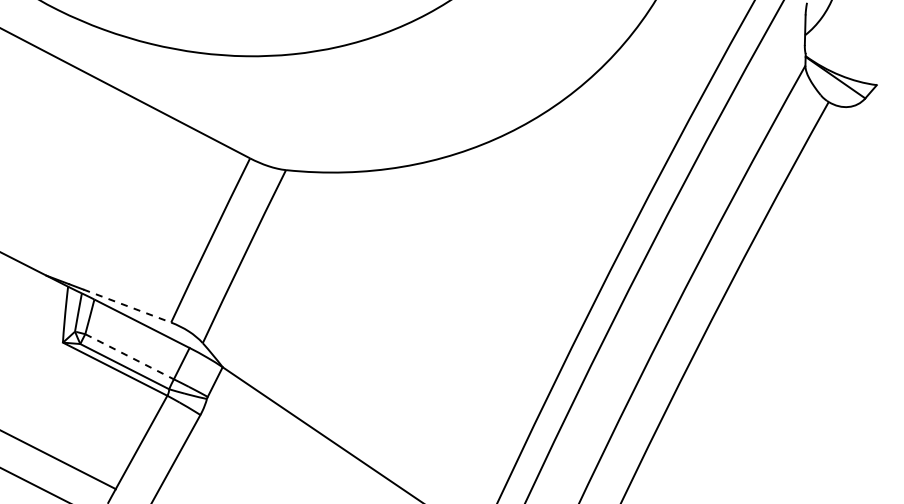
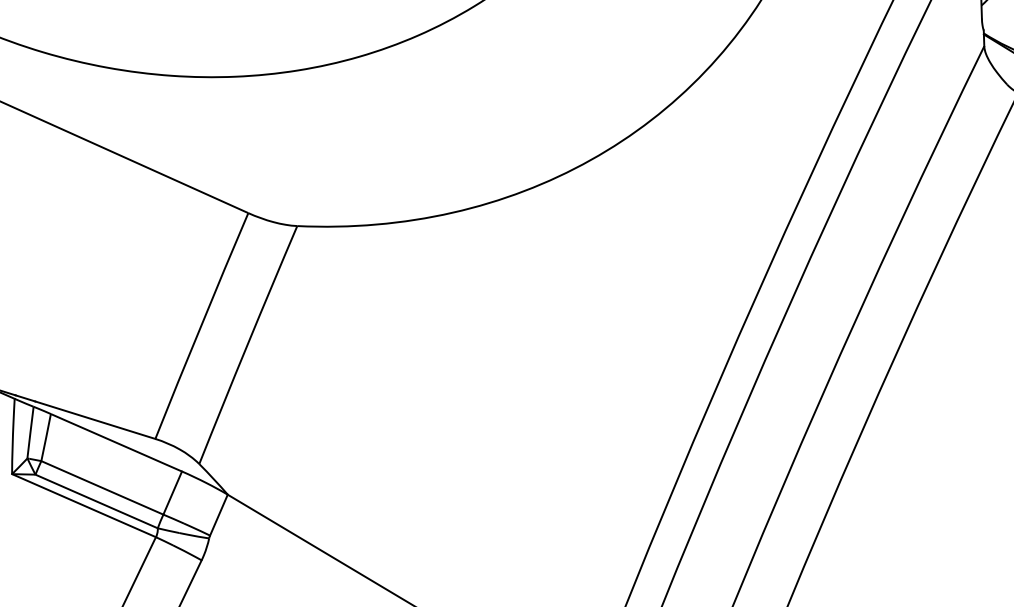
line: (127, 306) -> (95, 420), dashed -> solid
line: (129, 356) -> (102, 487), dashed -> solid

